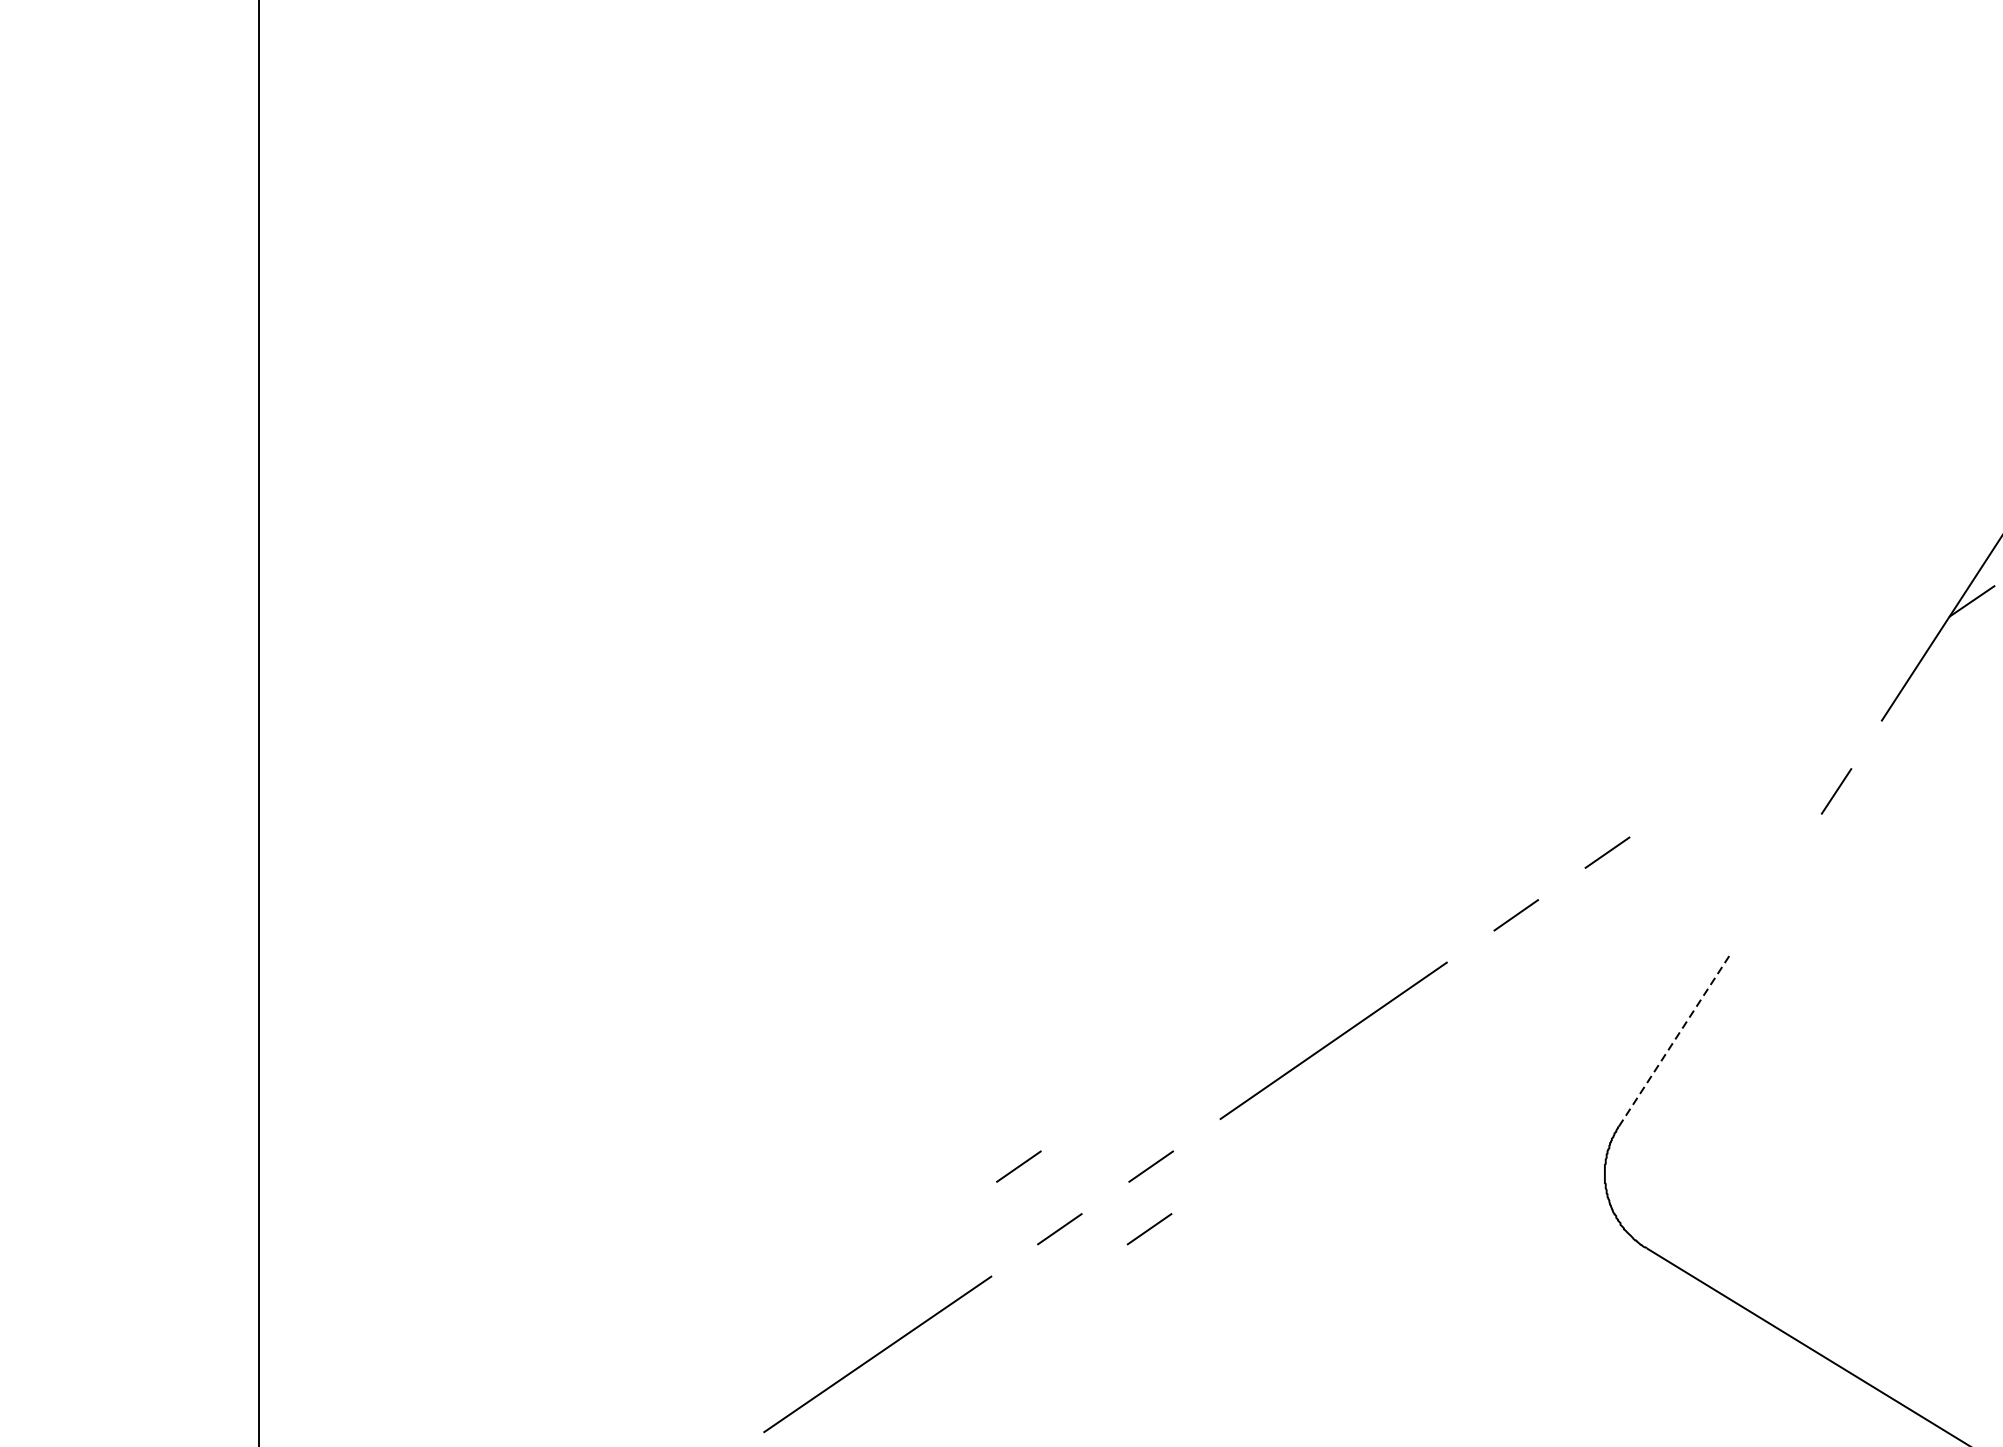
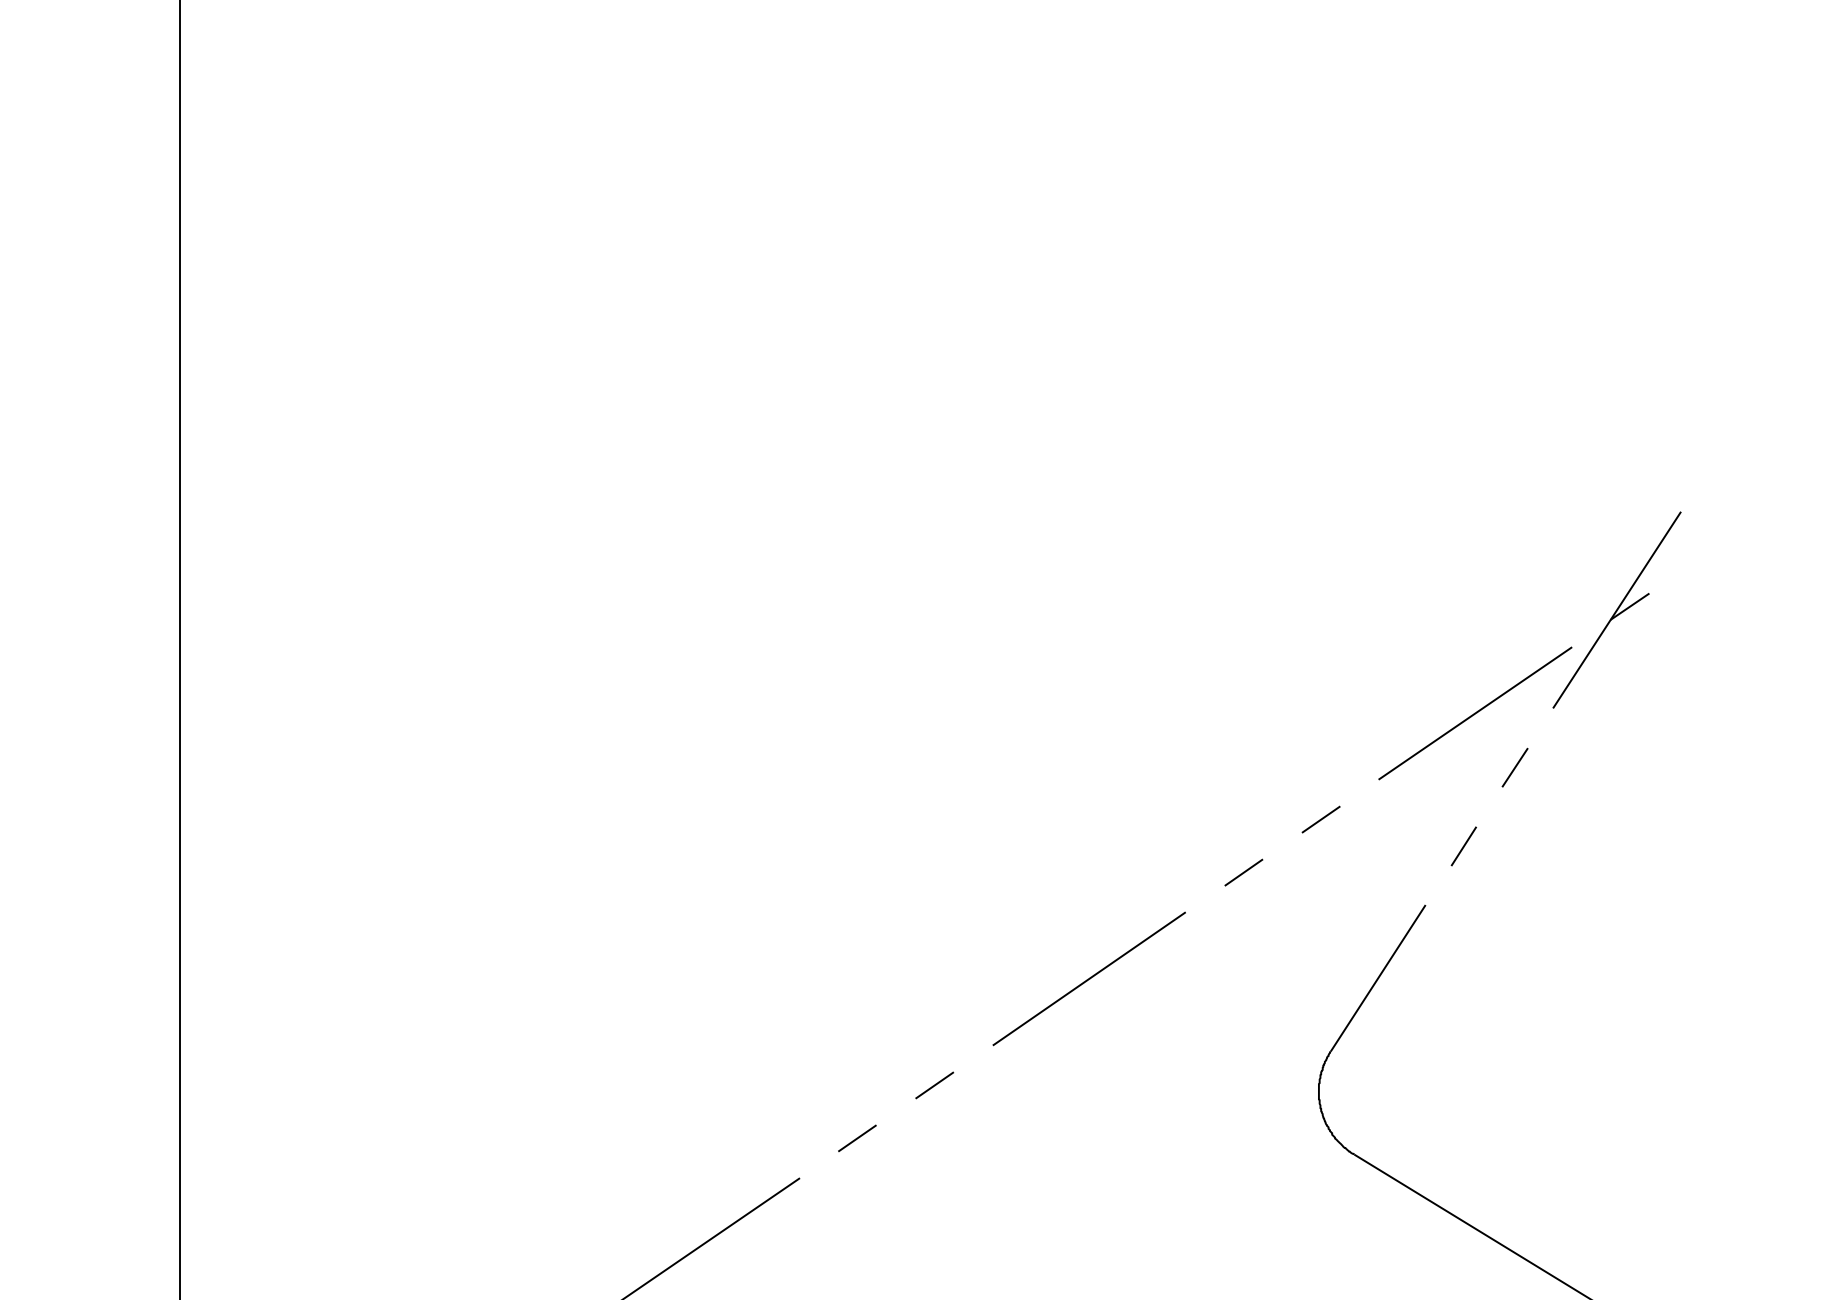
line: (1789, 727) -> (1475, 713), added
line: (1775, 884) -> (1463, 846), added
line: (1675, 1039) -> (1378, 977), dashed -> solid
line: (1018, 1166) -> (822, 1085), removed
line: (1149, 1229) -> (933, 1138), removed

